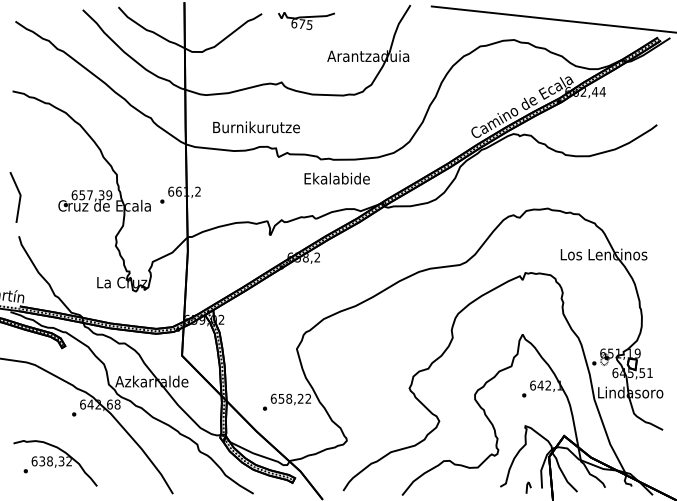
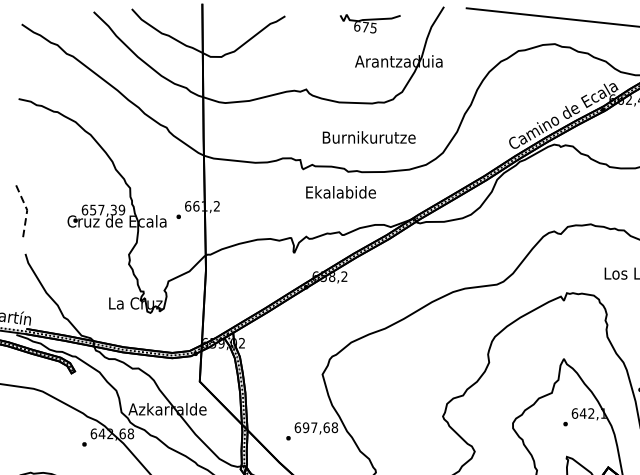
part: (306, 20) -> (370, 23), moved
text: (256, 127) -> (369, 137), moved
text: (336, 178) -> (340, 192), moved
line: (20, 196) -> (27, 211), solid -> dashed
text: (294, 398) -> (320, 427), 658,22 -> 697,68

